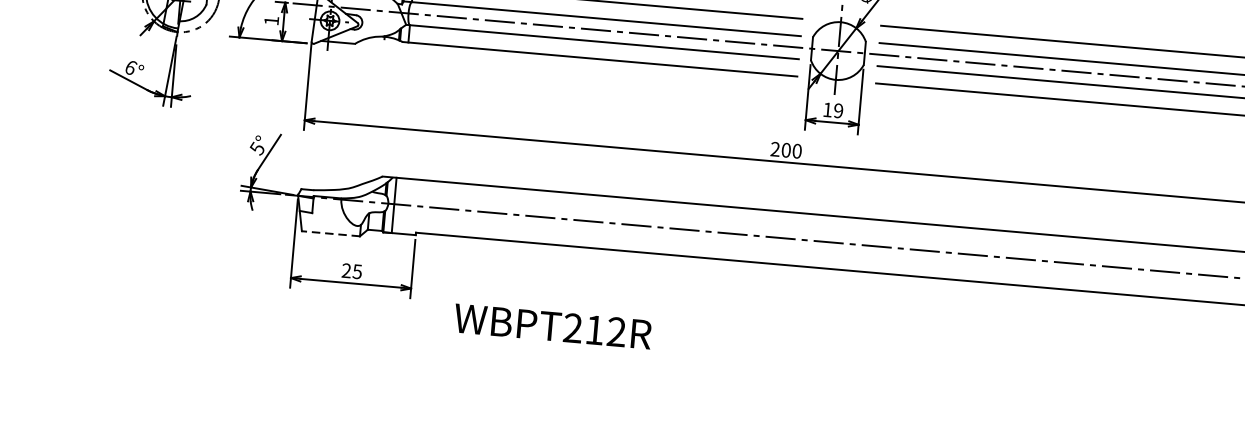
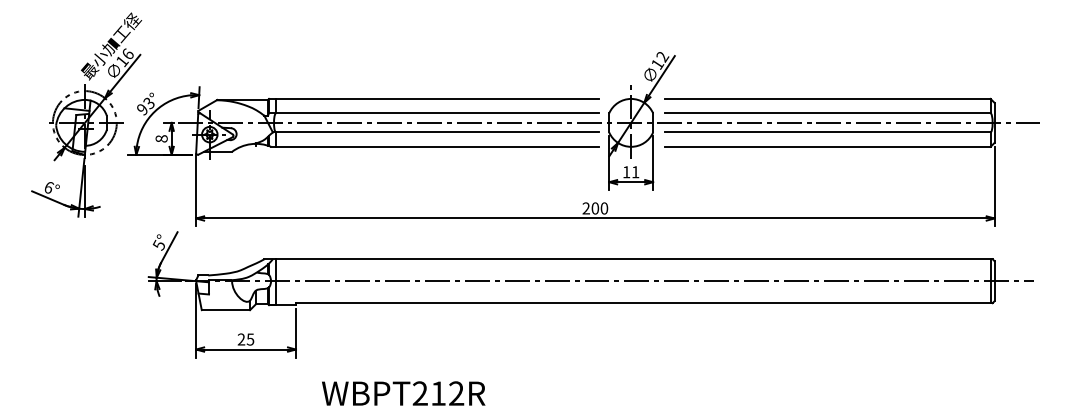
text: (271, 20) -> (161, 138), 1 -> 8
text: (838, 111) -> (635, 172), 19 -> 11
line: (330, 234) -> (225, 310), dashed -> solid
text: (552, 326) -> (403, 393), moved

